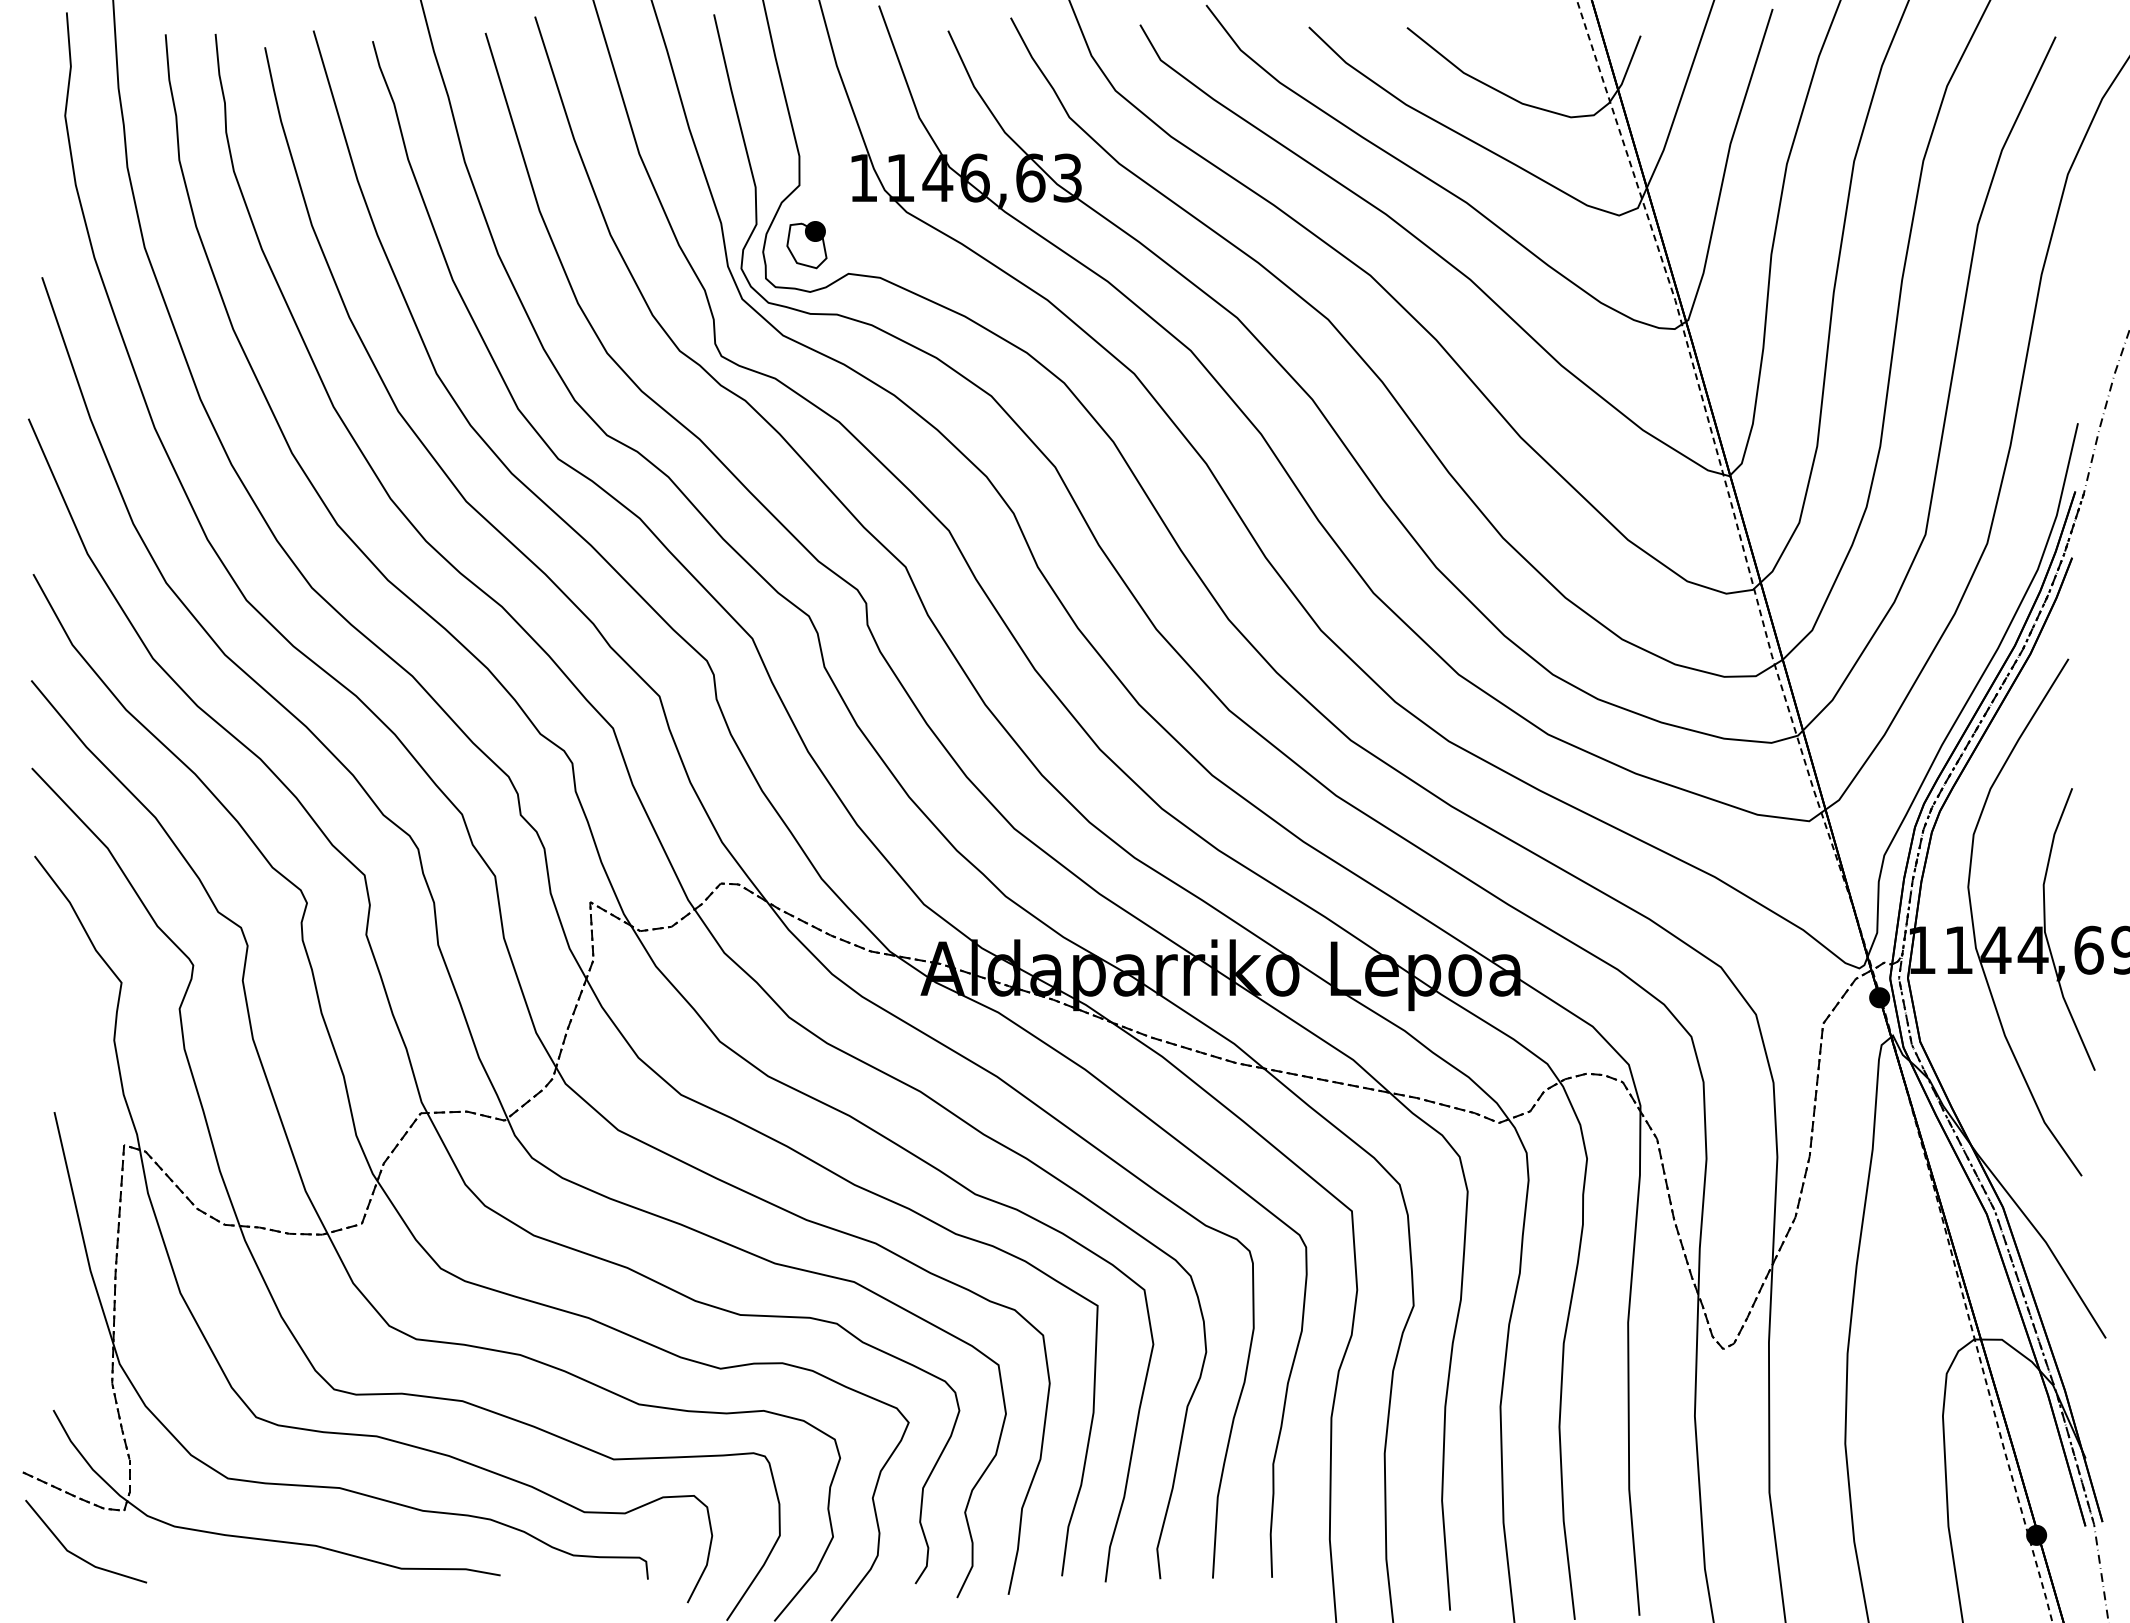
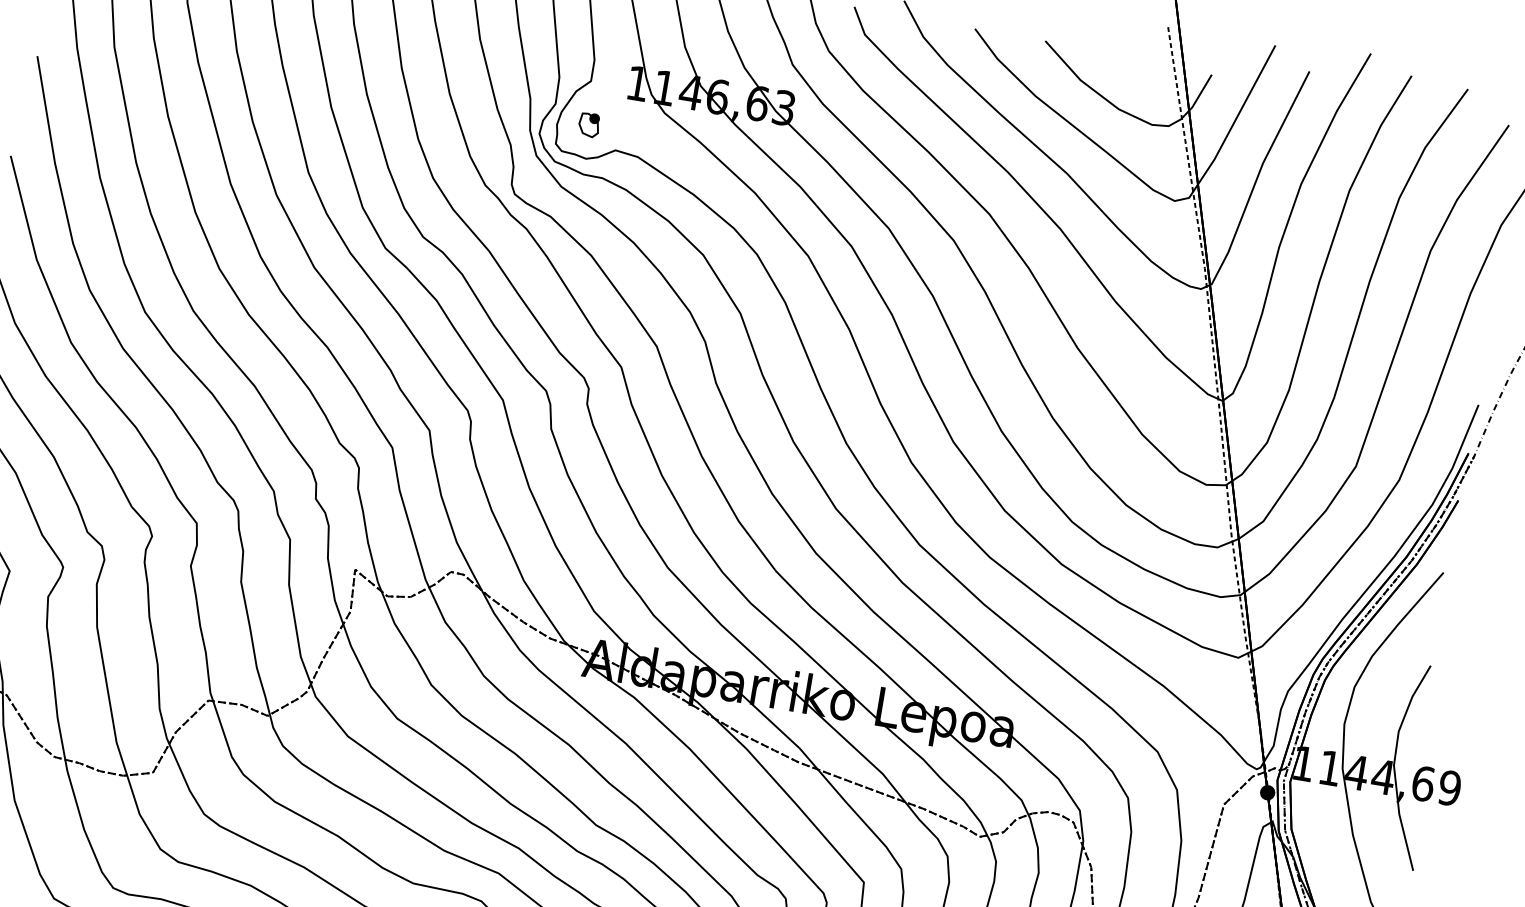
part: (806, 245) -> (588, 125), size x0.7

